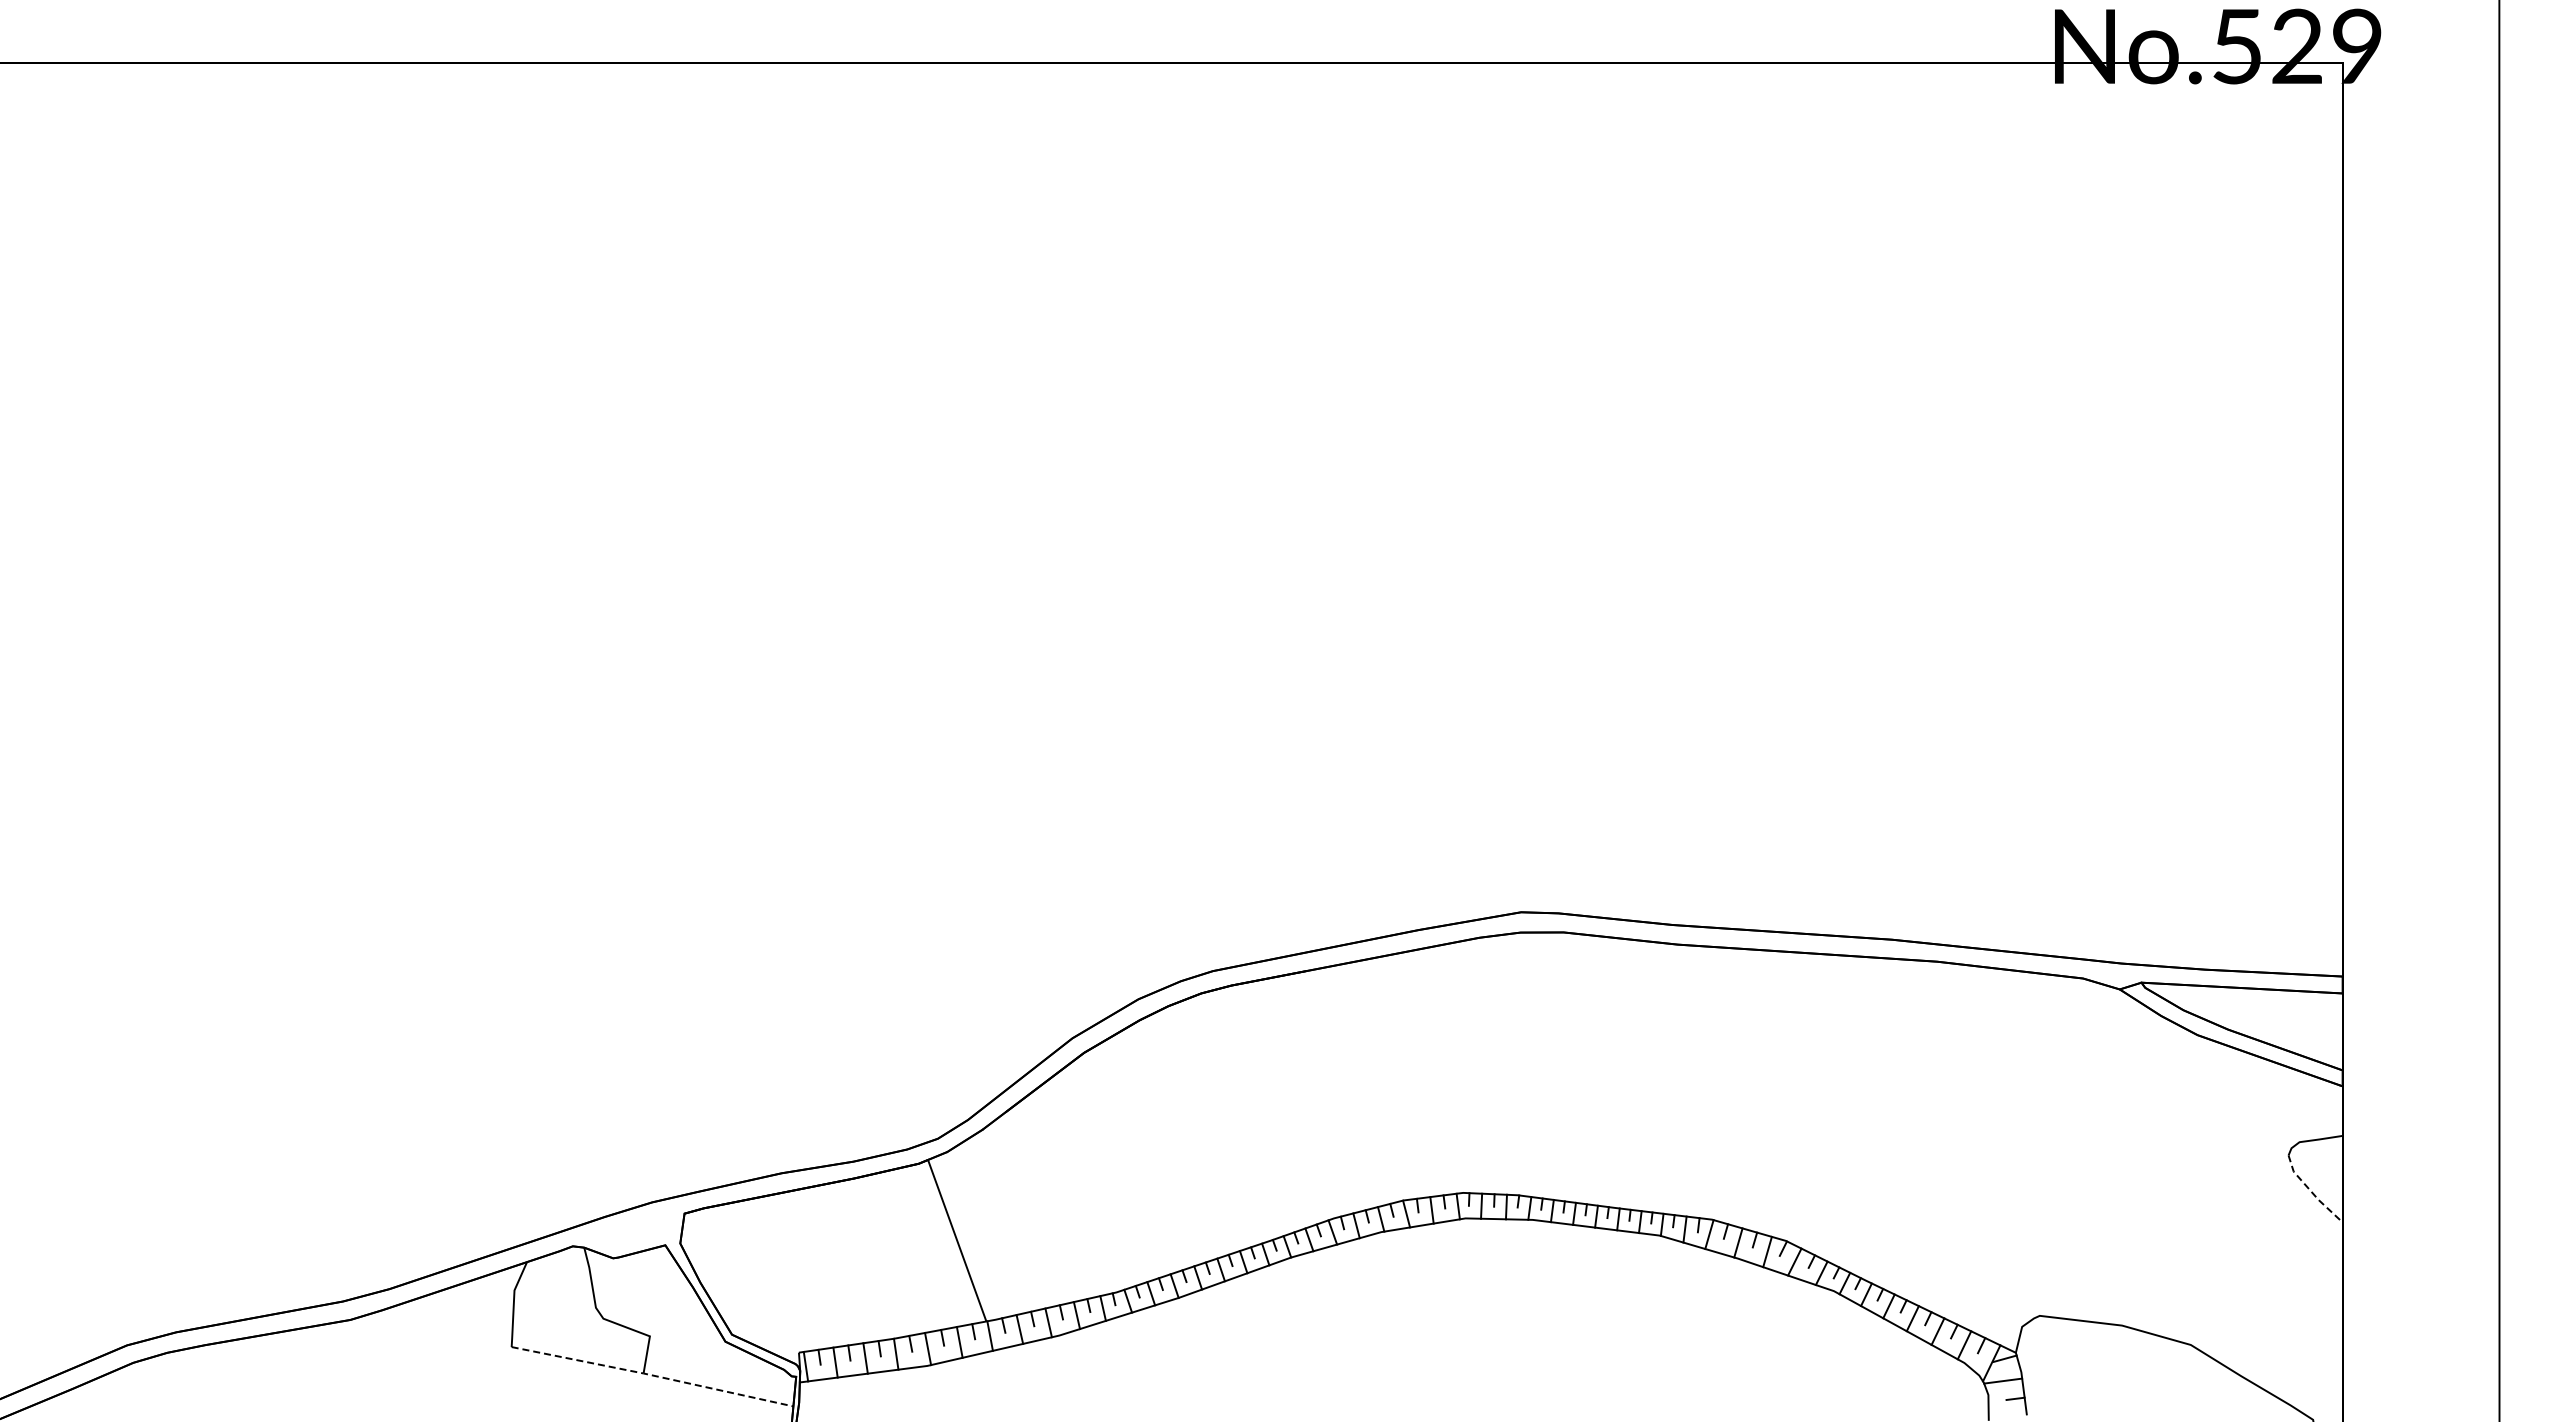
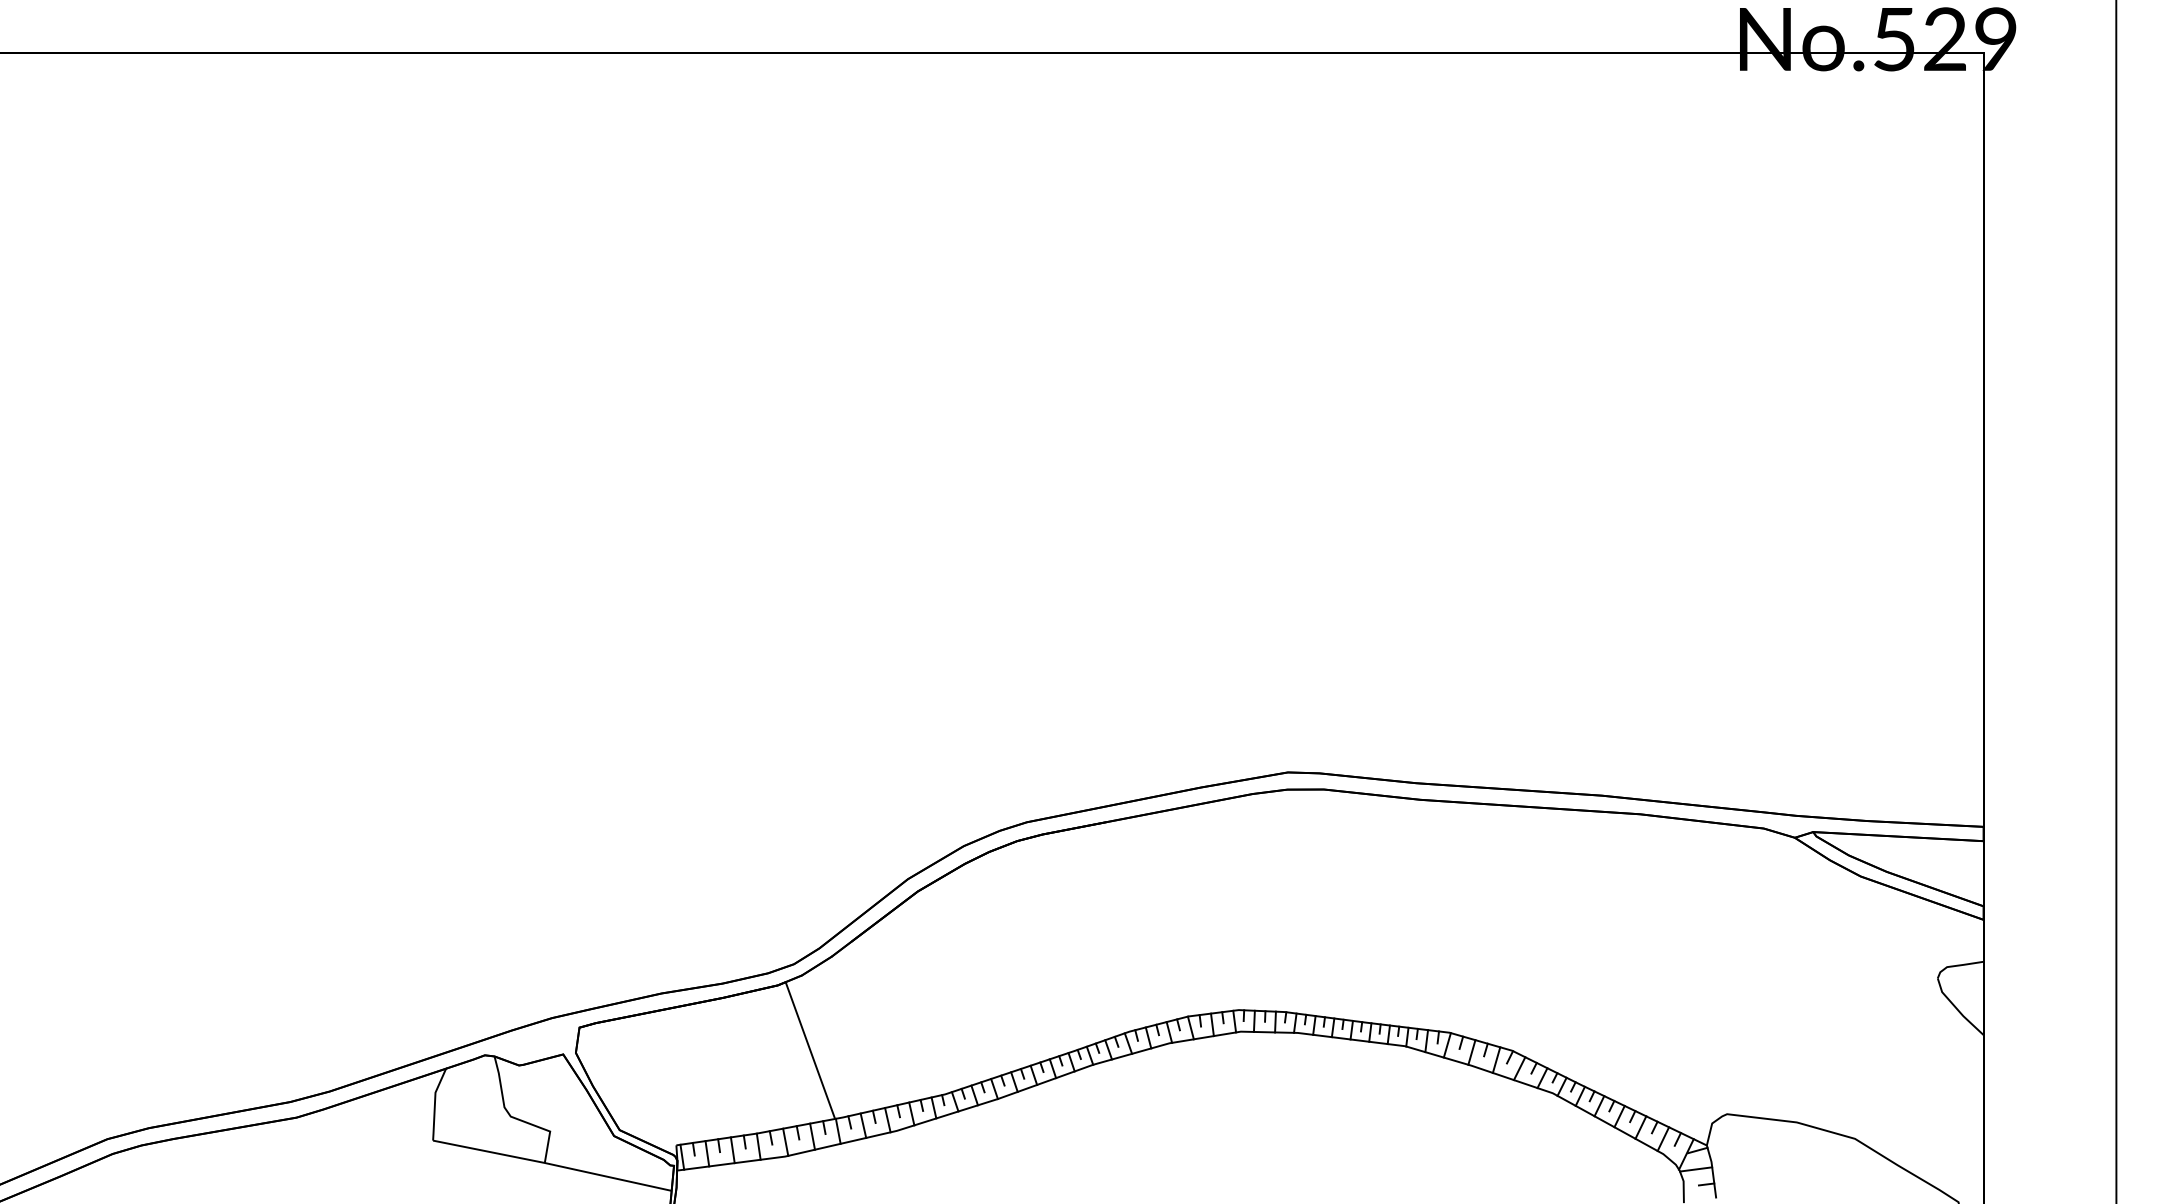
line: (2311, 1191) -> (1957, 1008), dashed -> solid
line: (652, 1375) -> (552, 1164), dashed -> solid

